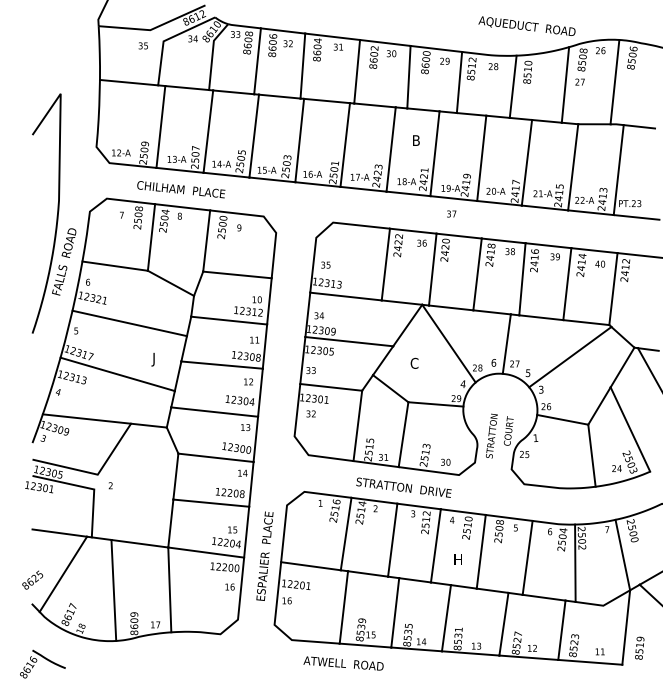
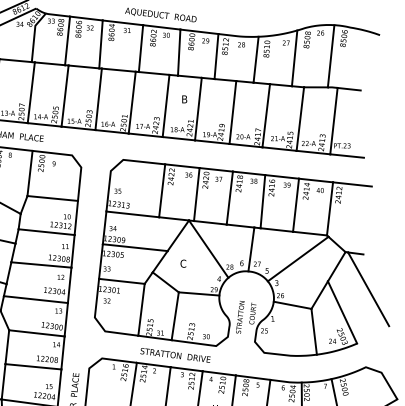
text: (526, 25) -> (160, 14), moved
text: (579, 81) -> (285, 42), moved
text: (451, 213) -> (218, 178), moved

